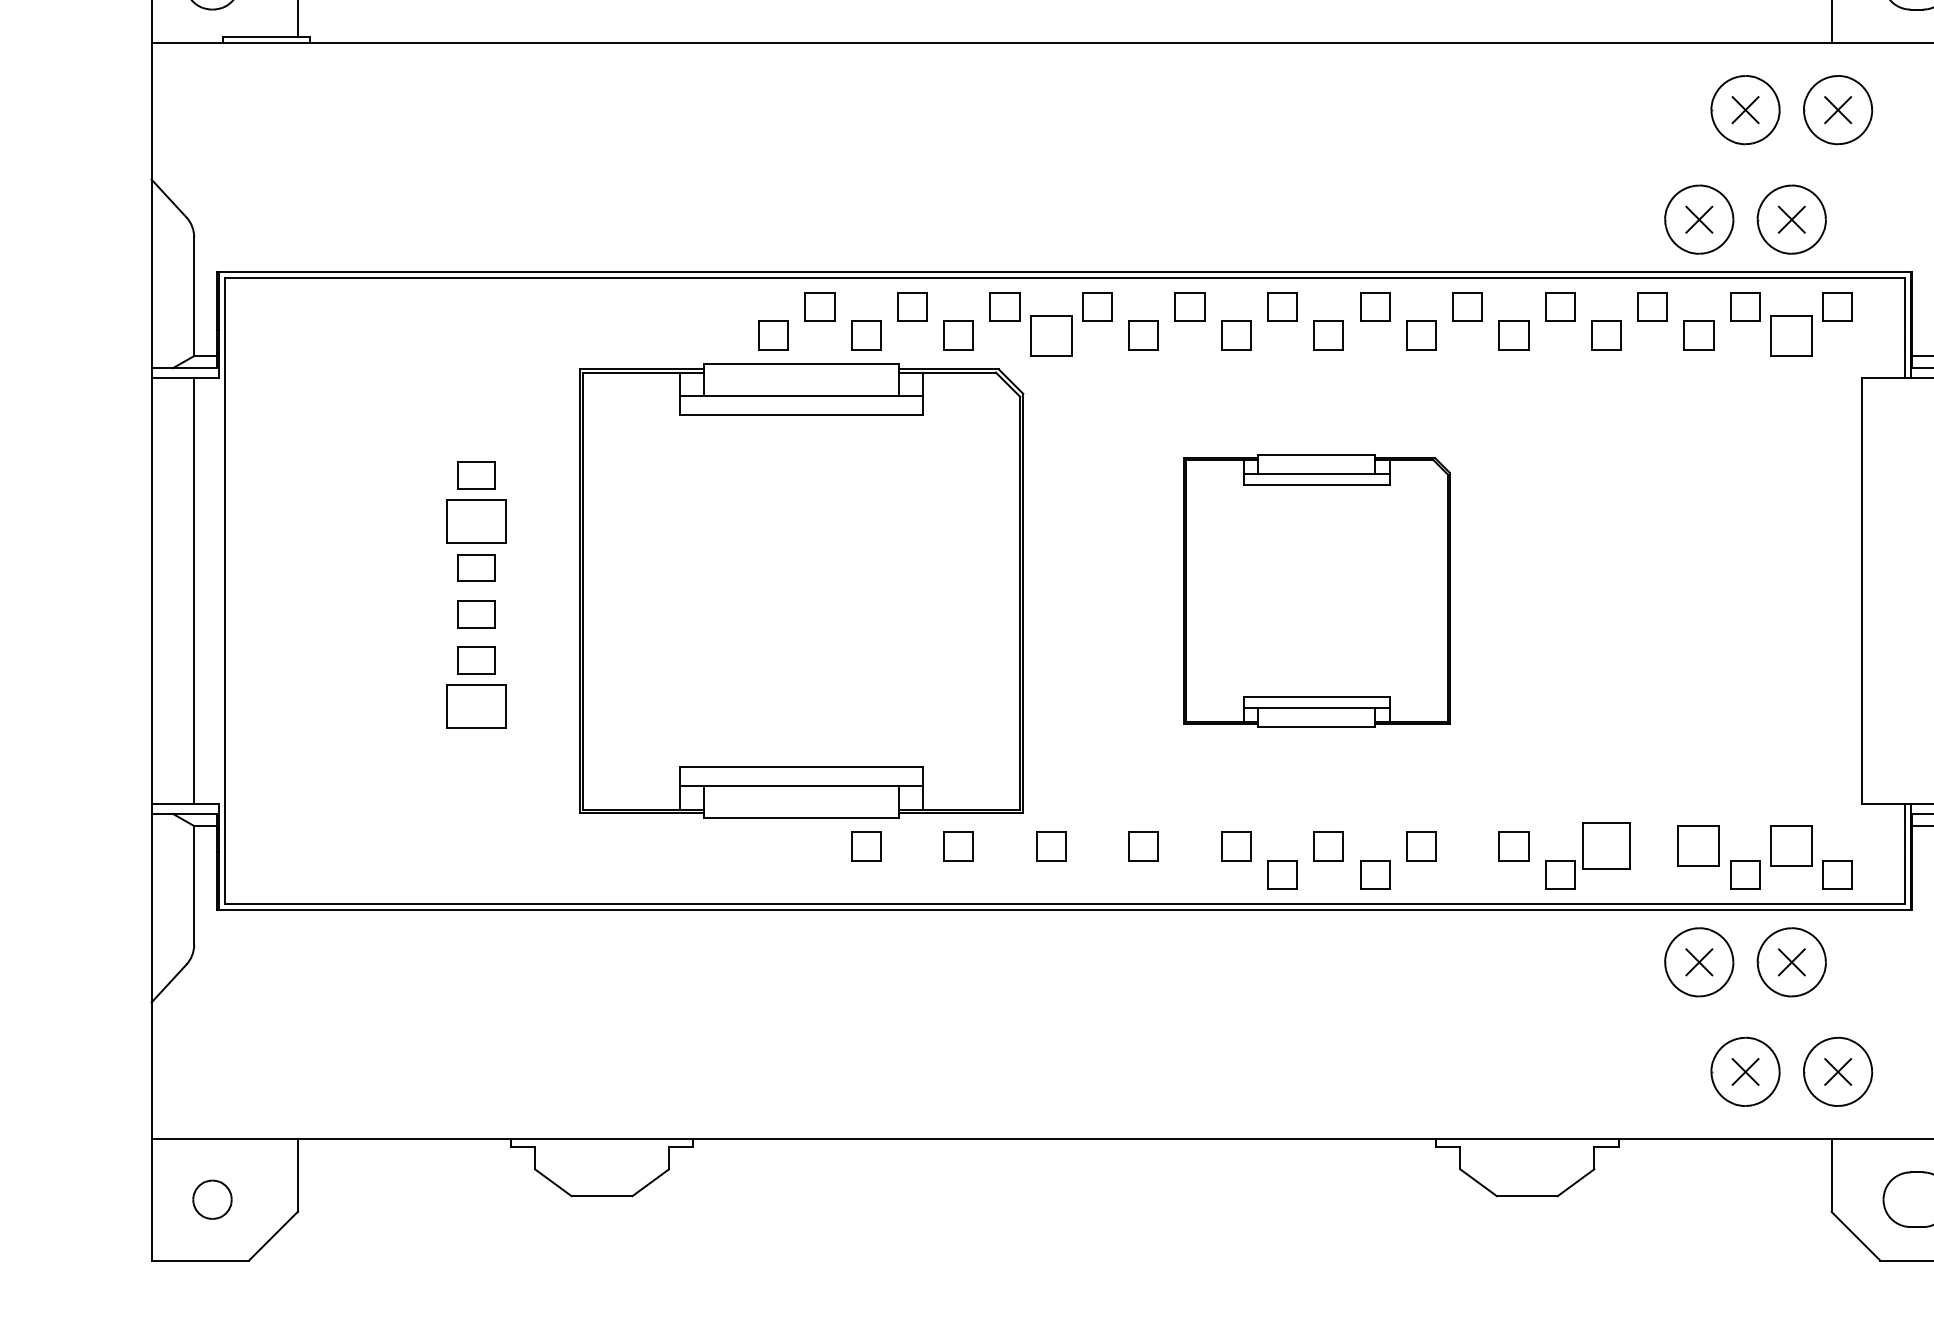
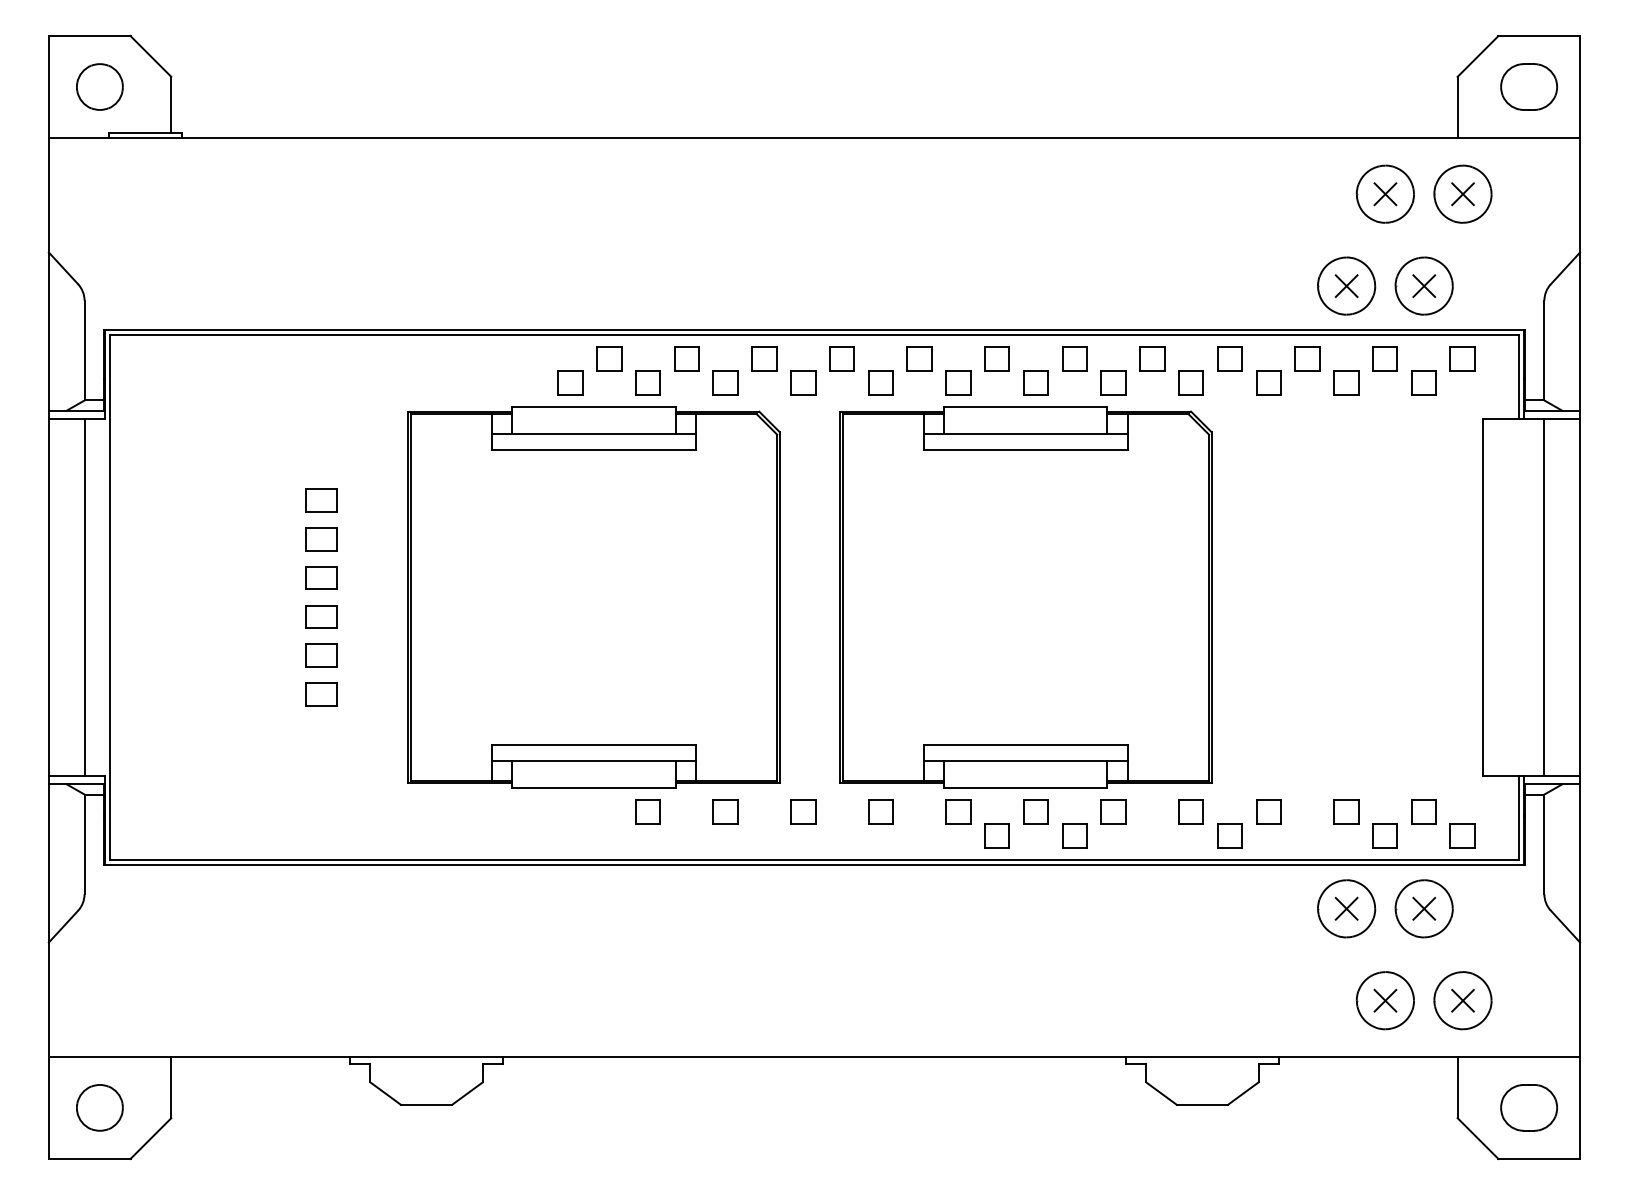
part: (1051, 334) -> (803, 382), size x0.71
part: (1790, 334) -> (1423, 382), size x0.71
part: (476, 521) -> (321, 539), size x0.62
part: (1316, 591) -> (1025, 597), size x1.67
part: (476, 706) -> (321, 694), size x0.62
part: (1606, 846) -> (1268, 811), size x0.62
part: (1699, 846) -> (1346, 811), size x0.71
part: (1790, 846) -> (1423, 811), size x0.71
part: (211, 1199) -> (99, 1107), size x1.43

